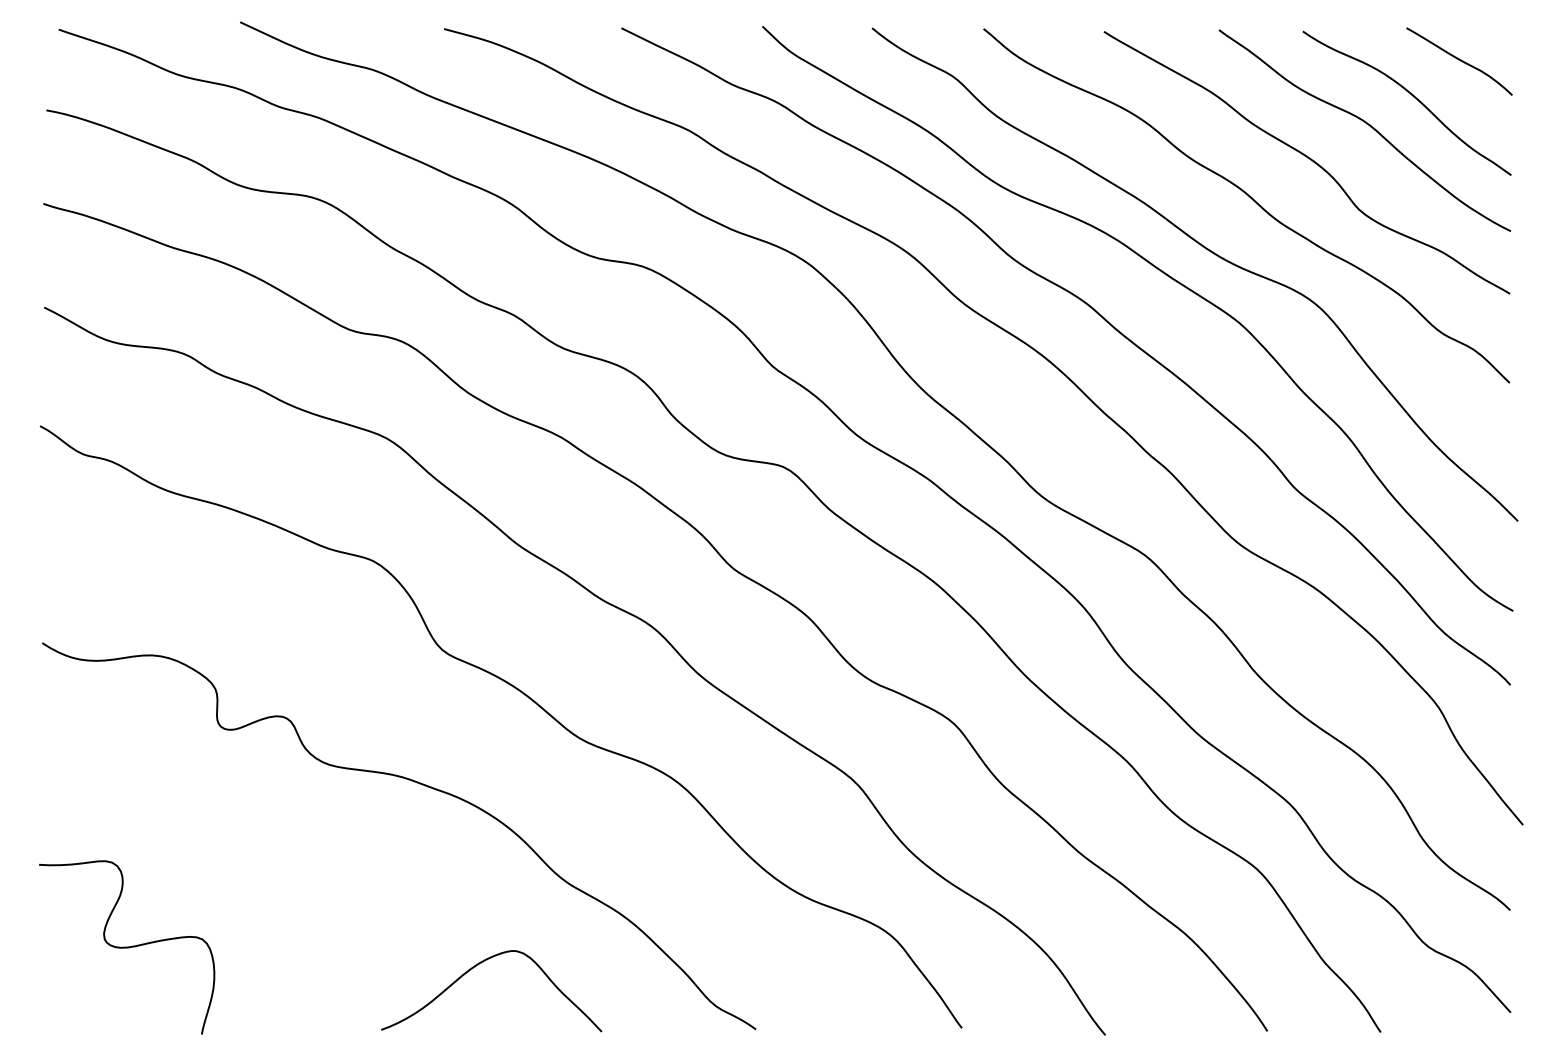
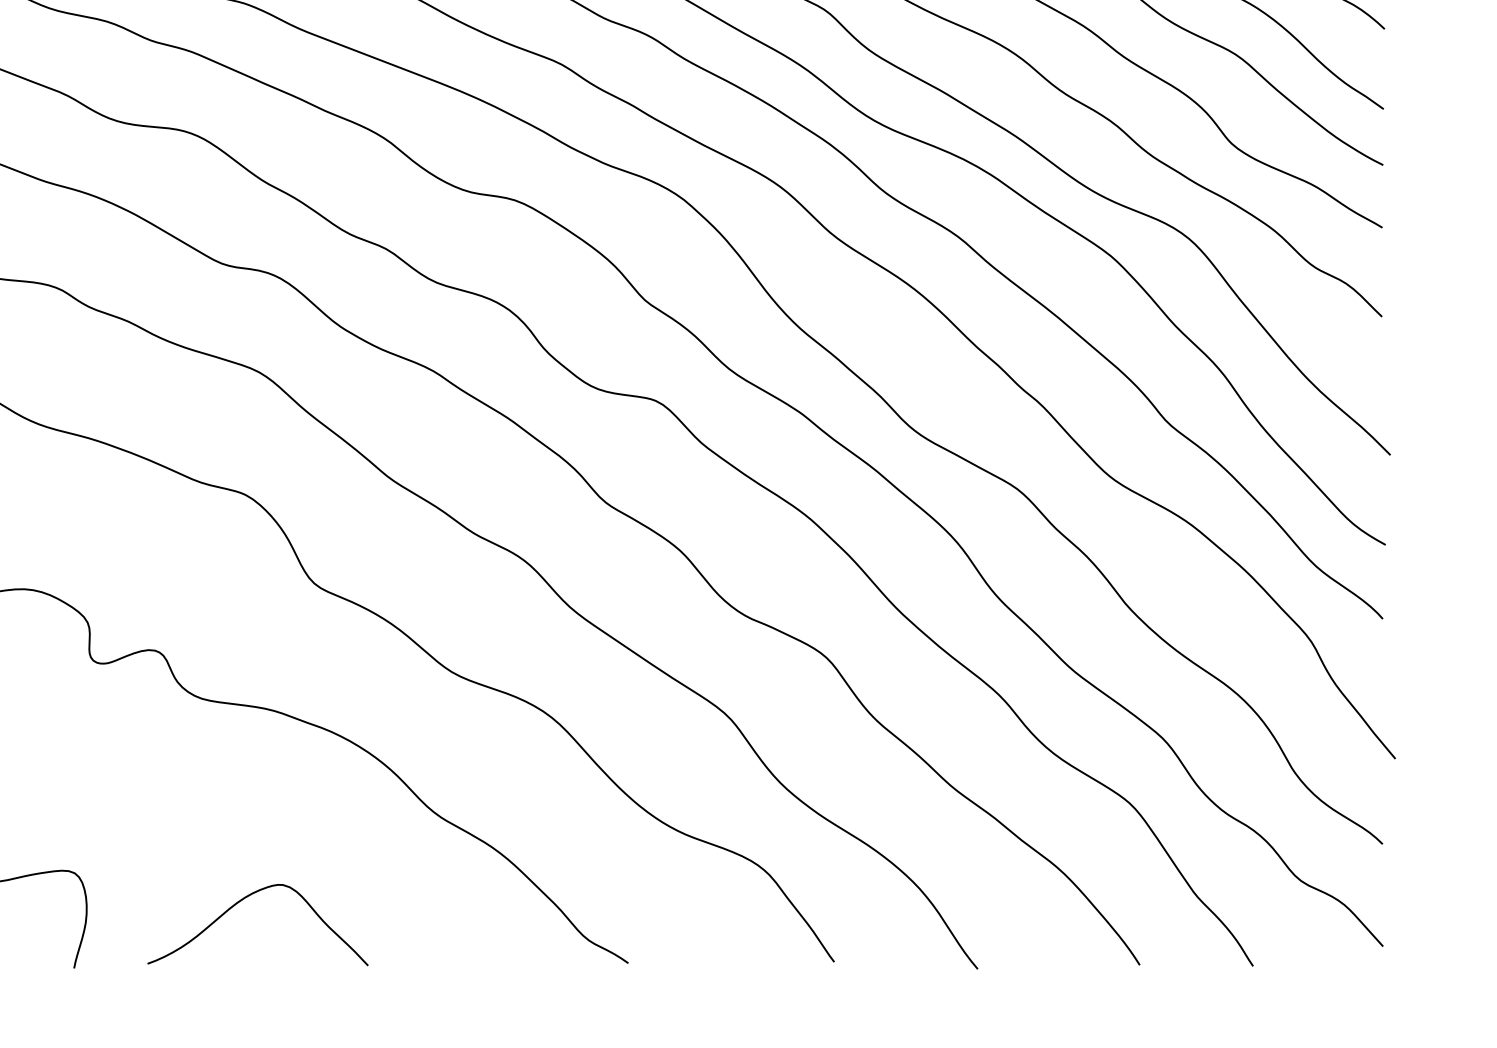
curve: (475, 967) -> (241, 901), moved

